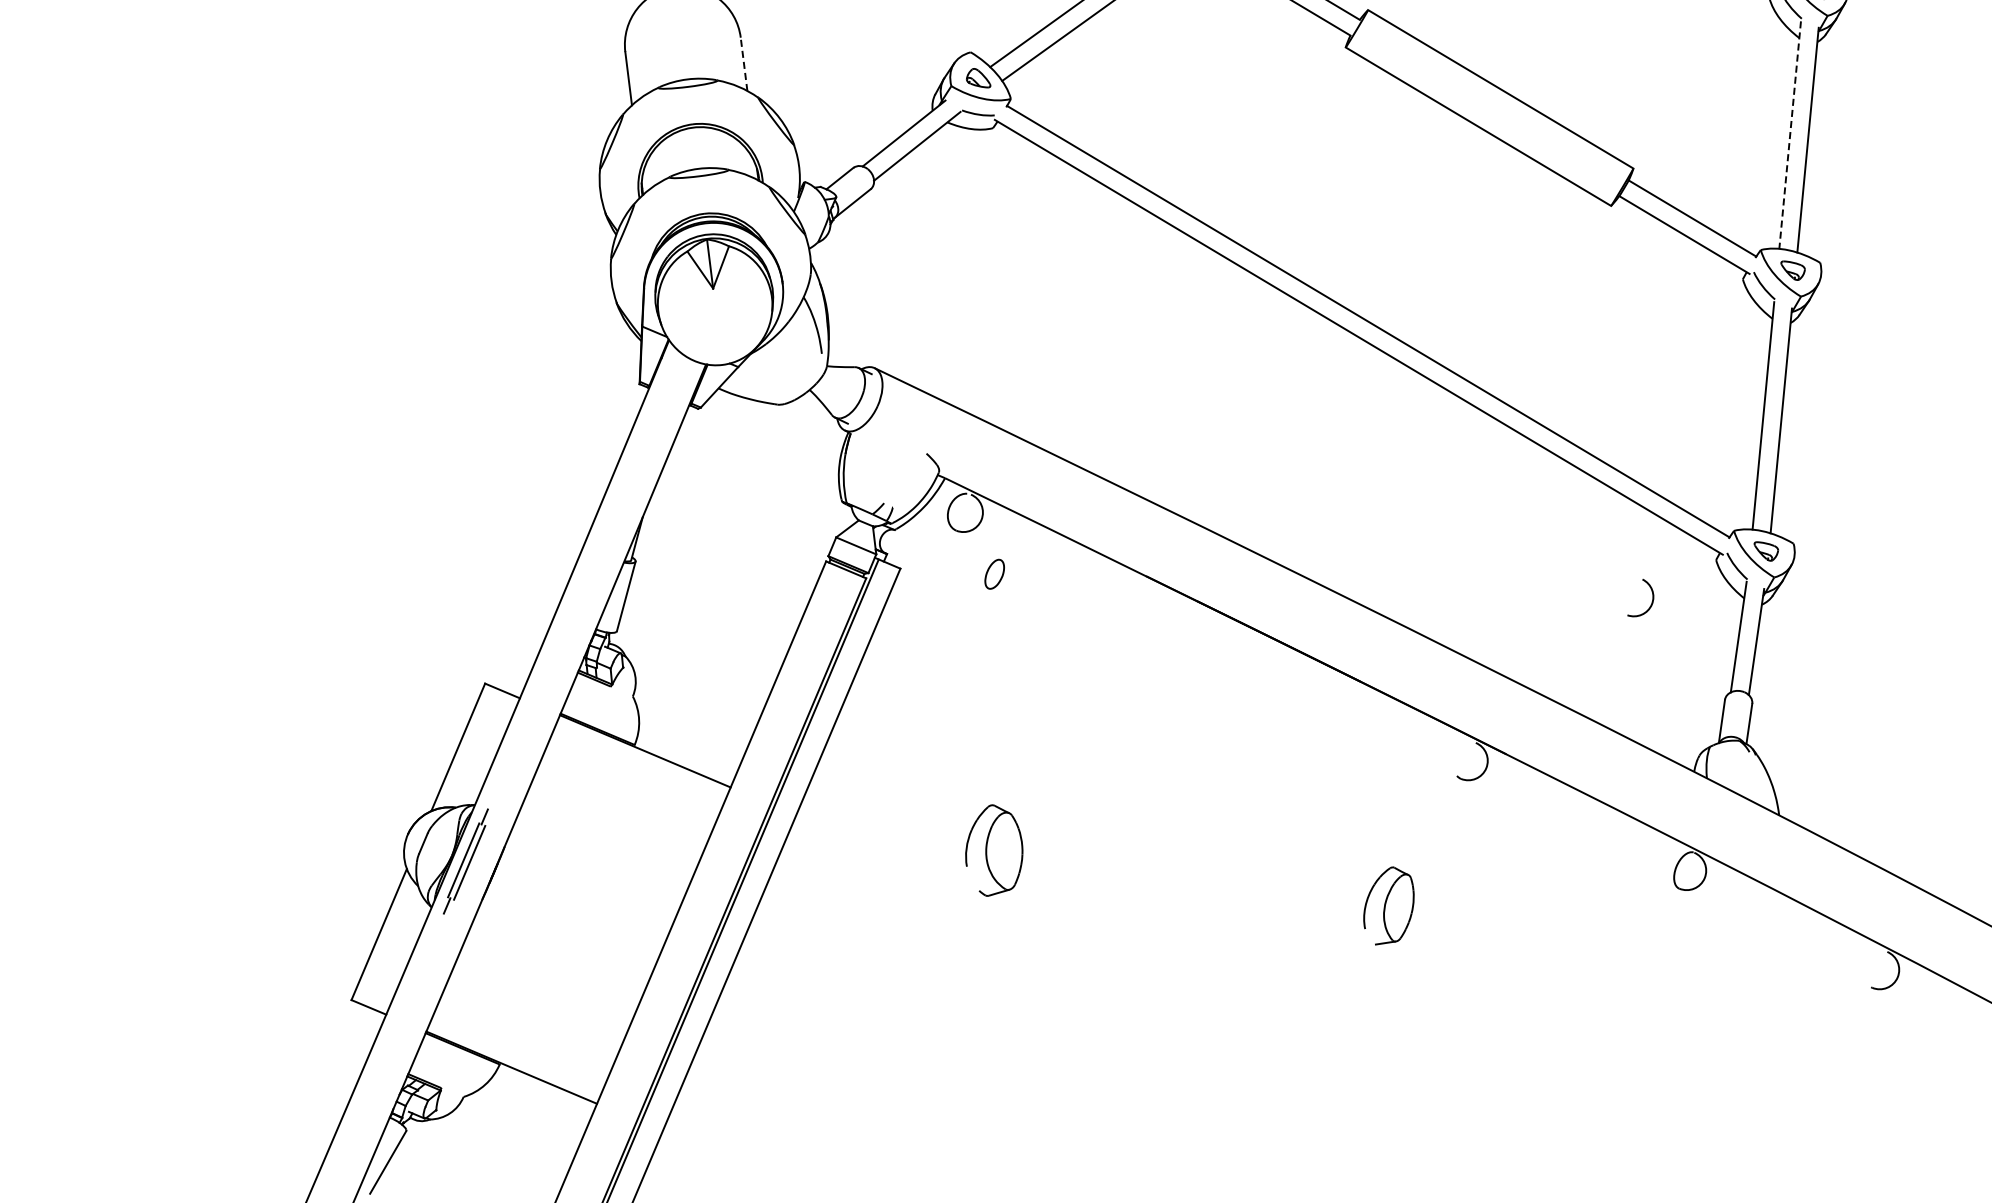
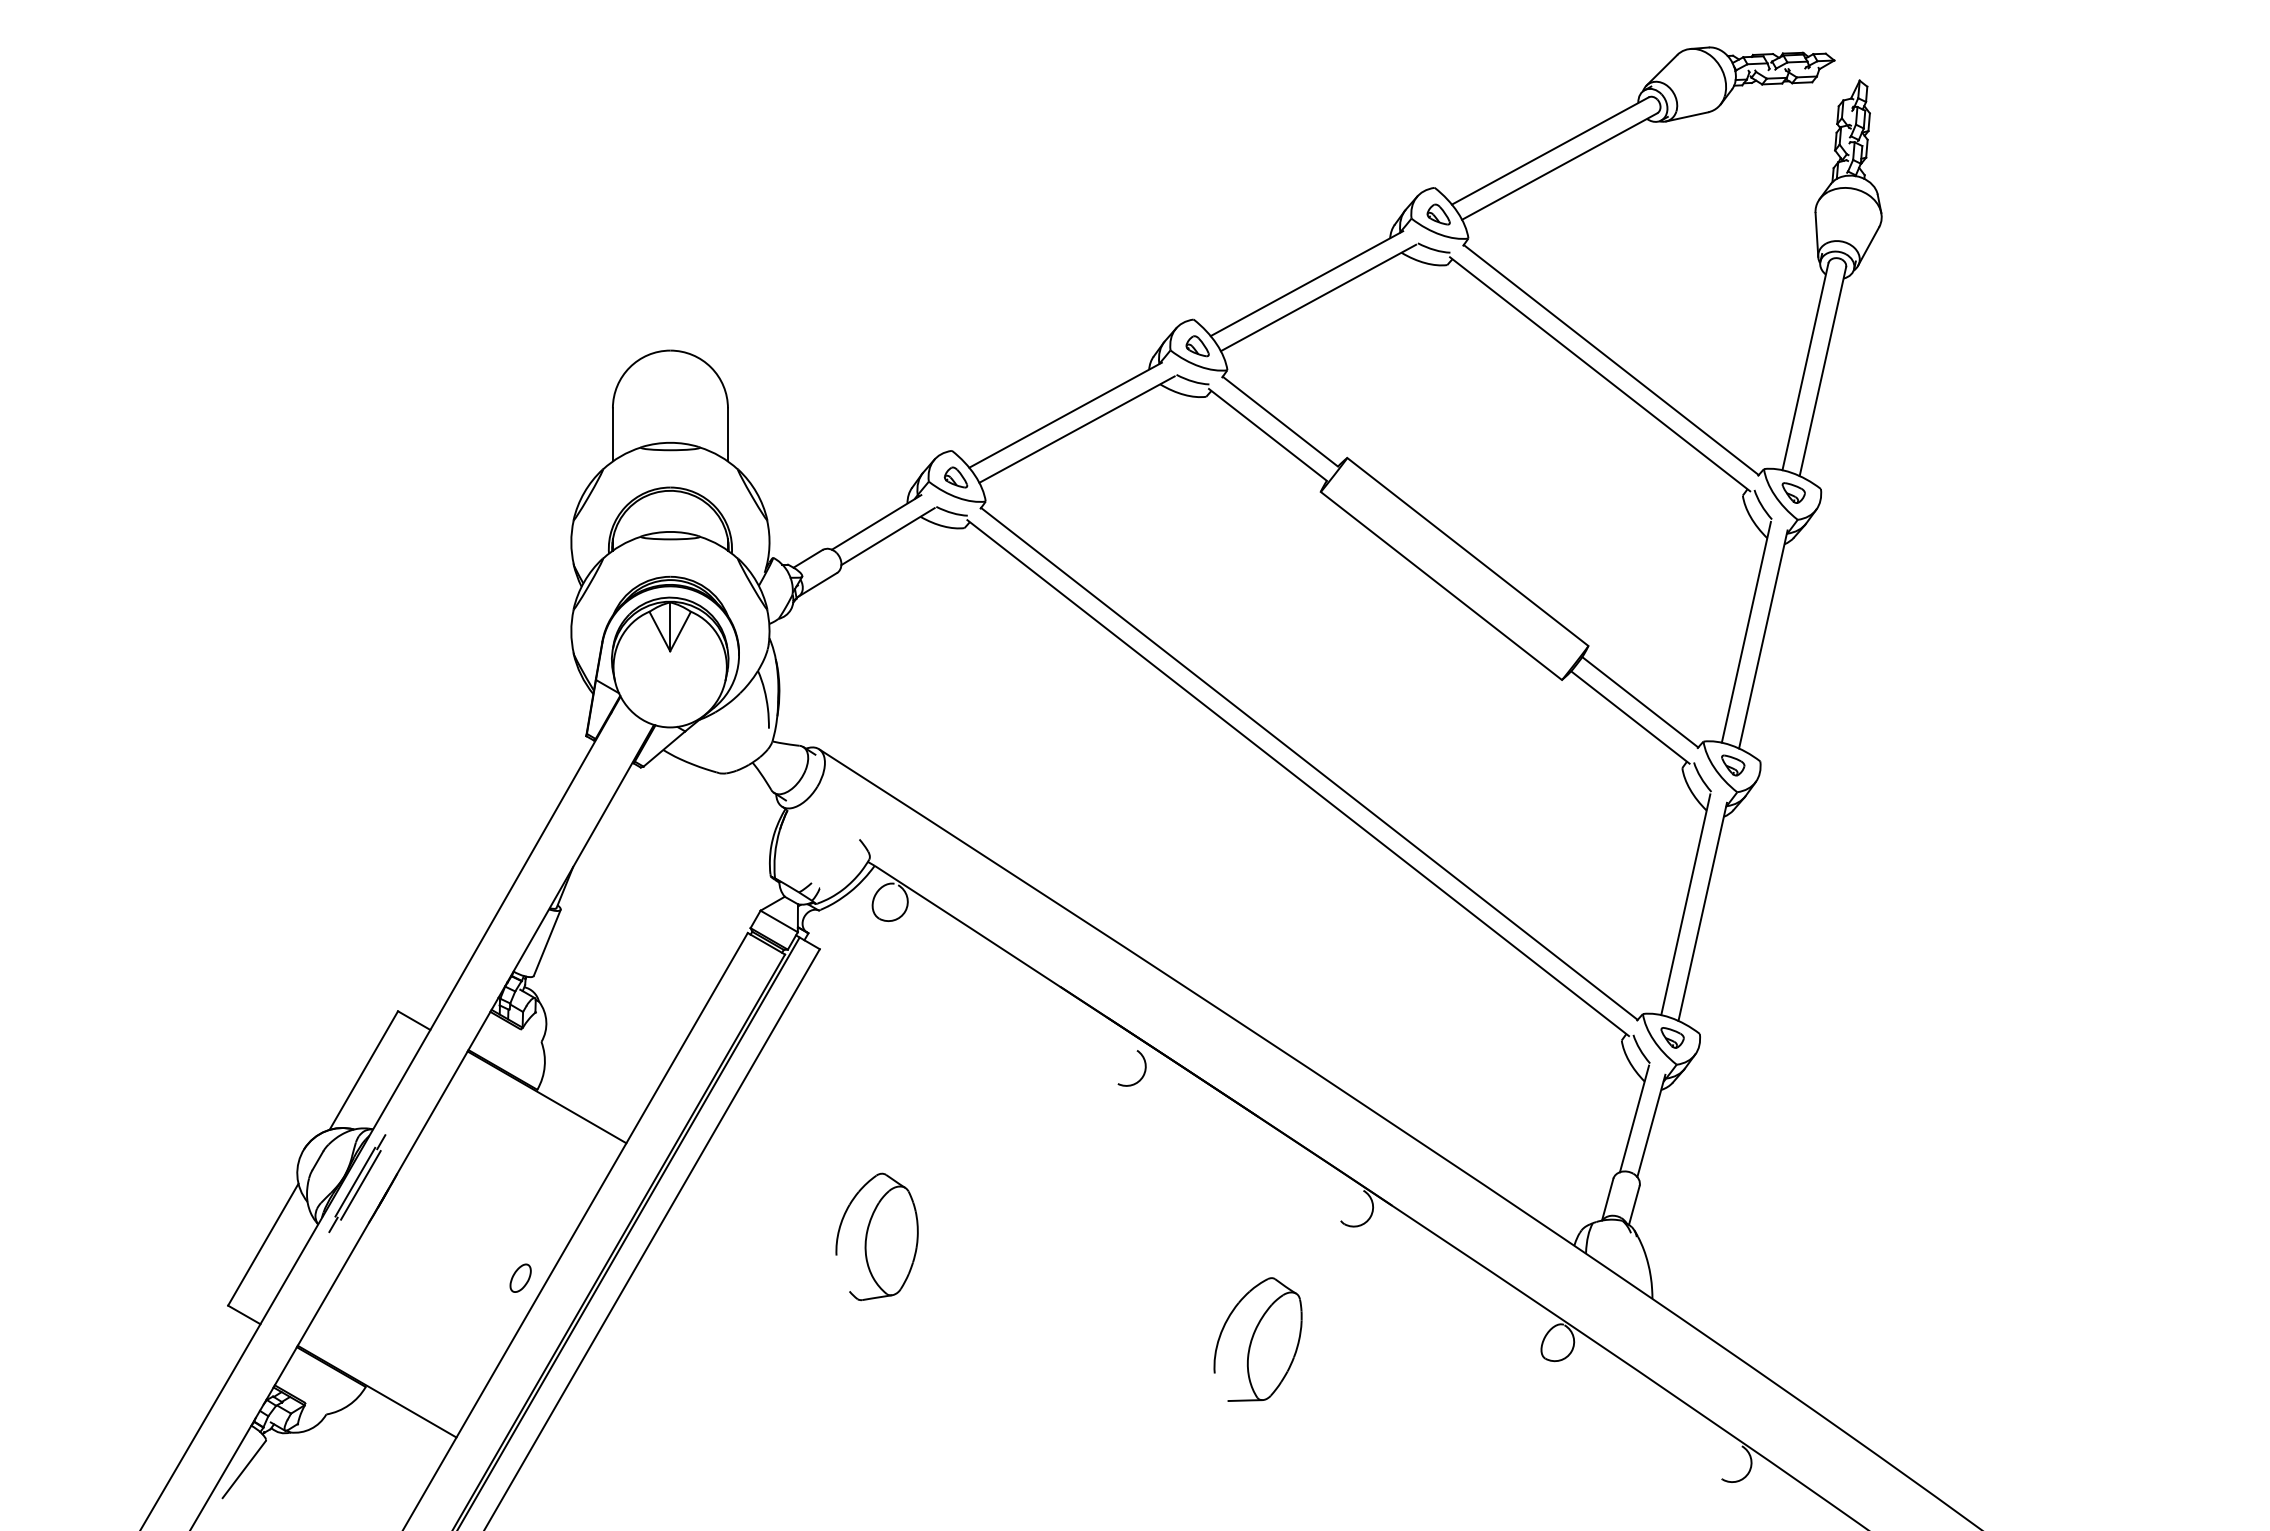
line: (743, 63) -> (727, 434), dashed -> solid
line: (1790, 135) -> (1746, 632), dashed -> solid
part: (994, 573) -> (520, 1277), moved
arc: (1651, 600) -> (1143, 1072), moved
part: (993, 849) -> (876, 1236), size x1.43
part: (1388, 905) -> (1257, 1339), size x1.67

